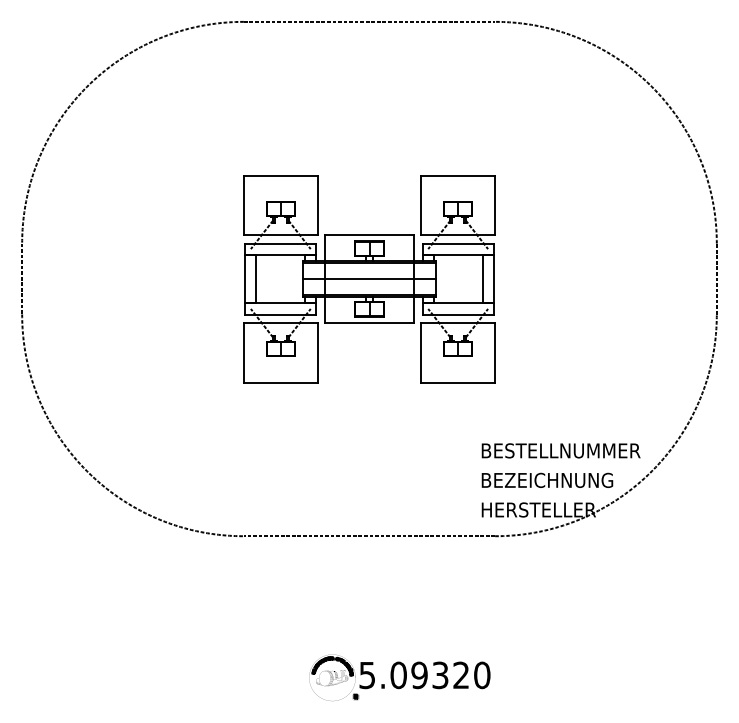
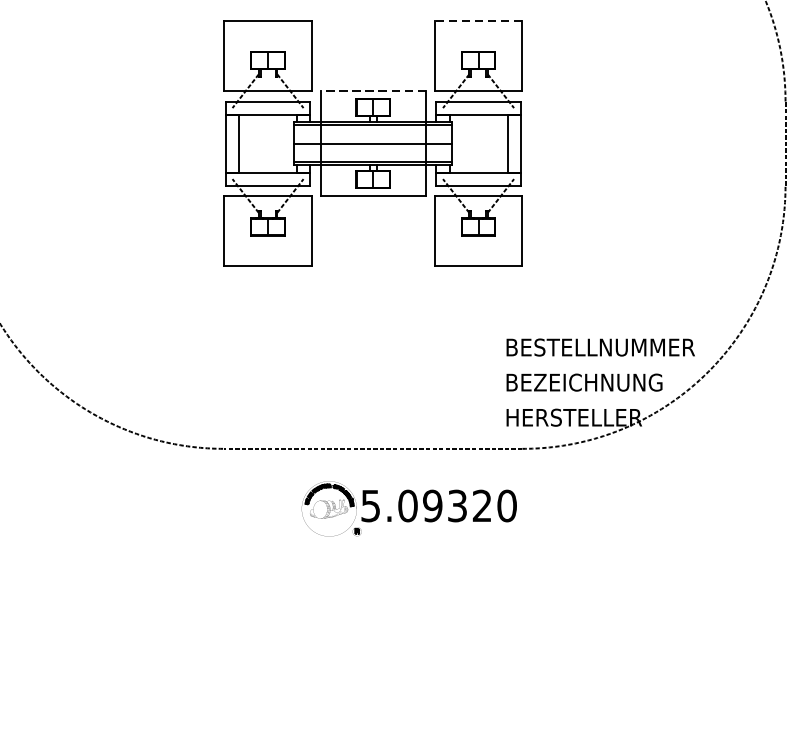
line: (458, 175) -> (478, 20), solid -> dashed
line: (369, 234) -> (373, 90), solid -> dashed
part: (399, 677) -> (408, 508), moved

